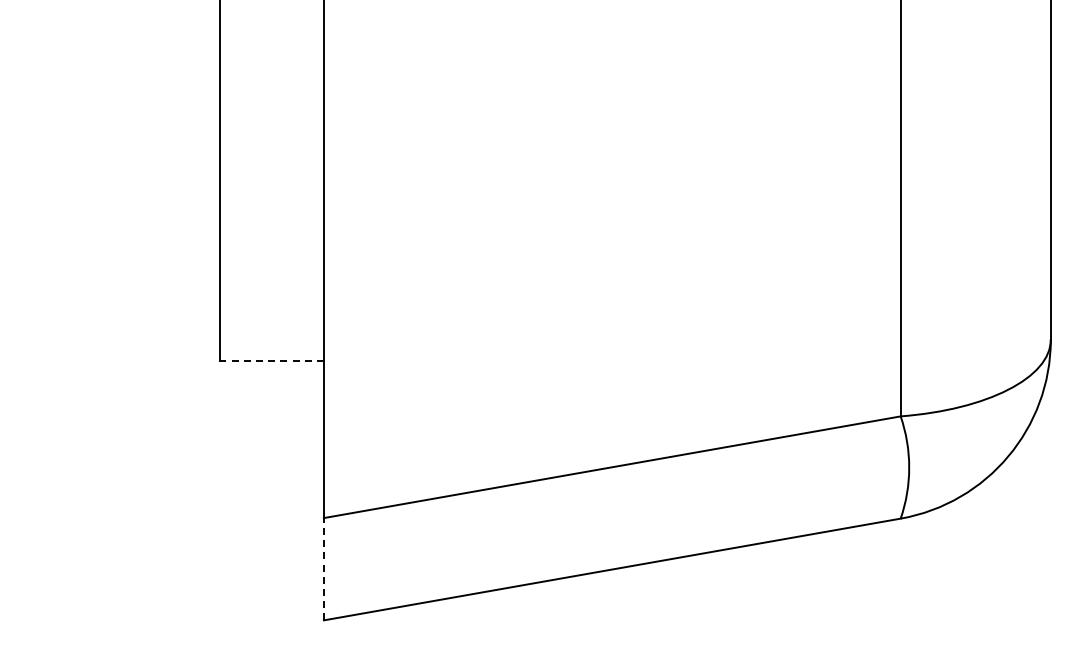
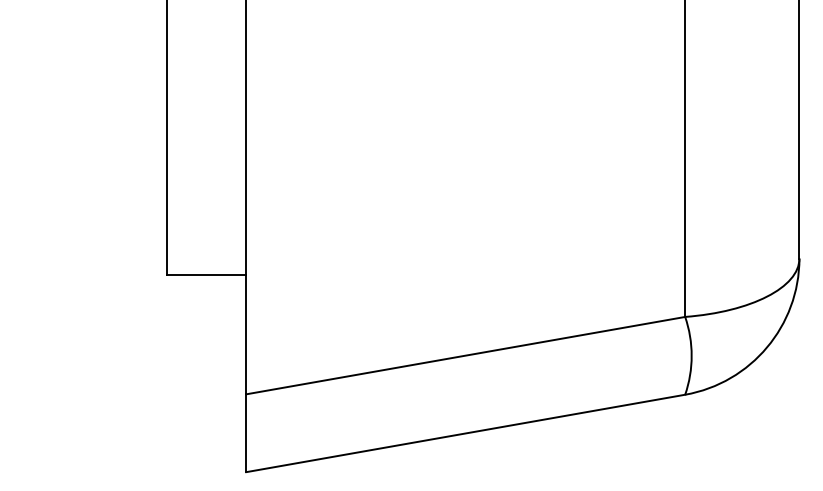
line: (271, 360) -> (206, 274), dashed -> solid
line: (323, 568) -> (246, 432), dashed -> solid

